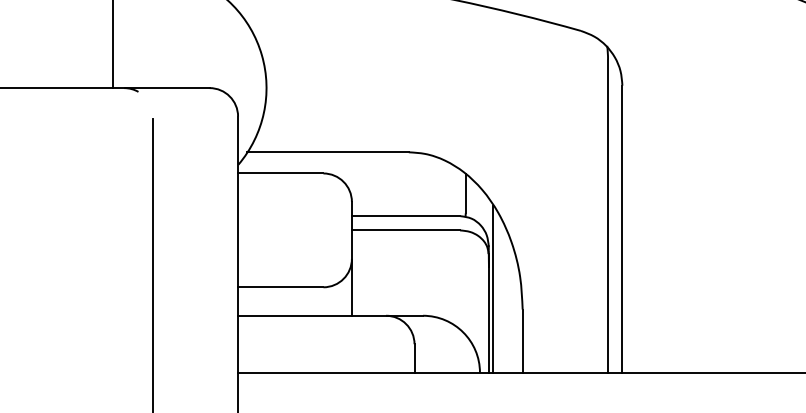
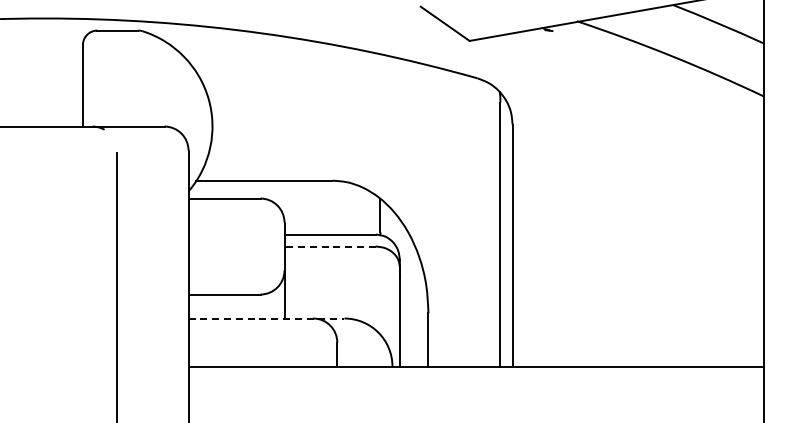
line: (406, 230) -> (330, 246), solid -> dashed
line: (493, 288) -> (403, 295), removed
line: (330, 315) -> (266, 318), solid -> dashed

